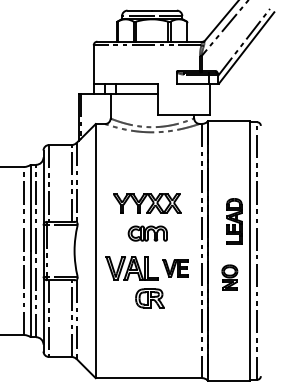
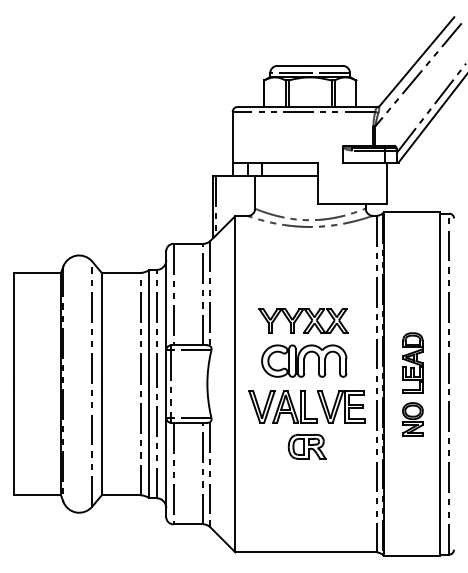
part: (234, 221) -> (412, 362), moved
part: (147, 233) -> (304, 360), size x1.67
part: (175, 267) -> (341, 406), size x1.43

